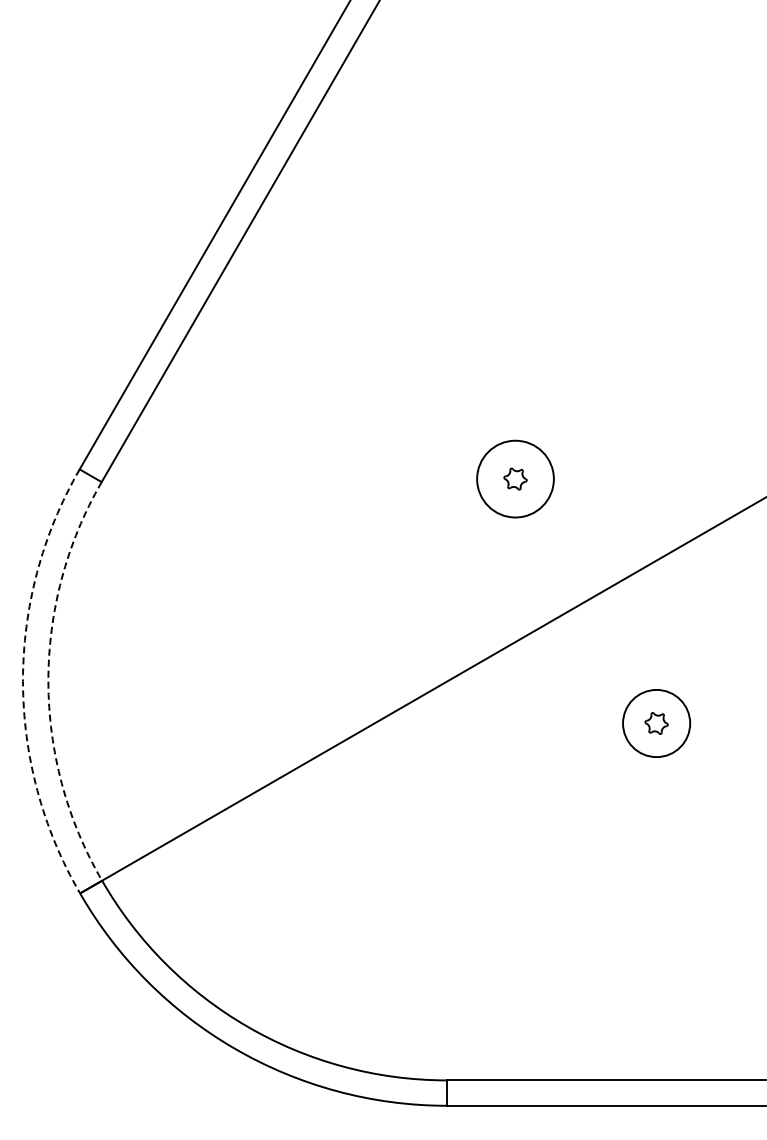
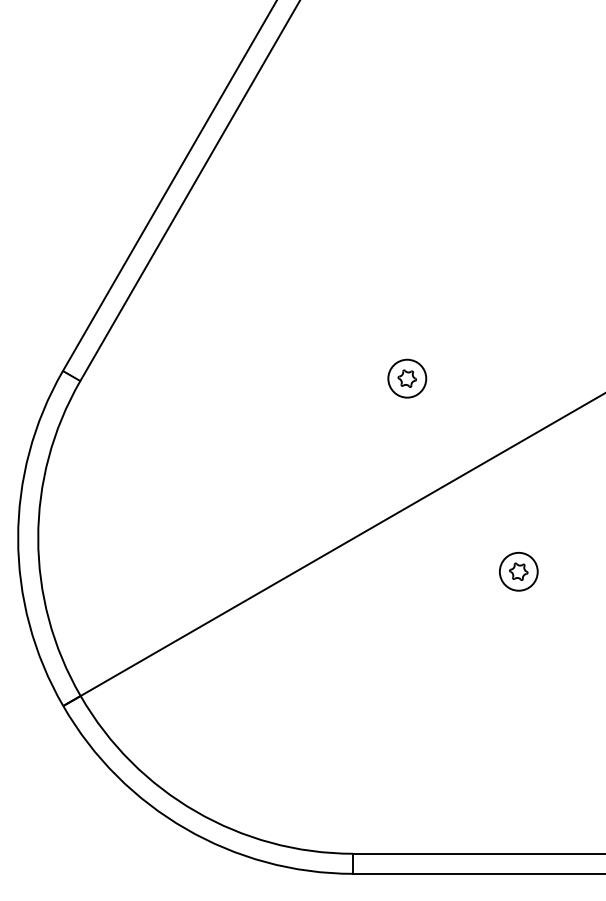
circle: (515, 479) -> (407, 378), size x0.62
arc: (23, 681) -> (18, 538), dashed -> solid
arc: (48, 681) -> (38, 538), dashed -> solid
circle: (656, 723) -> (518, 571), size x0.71

